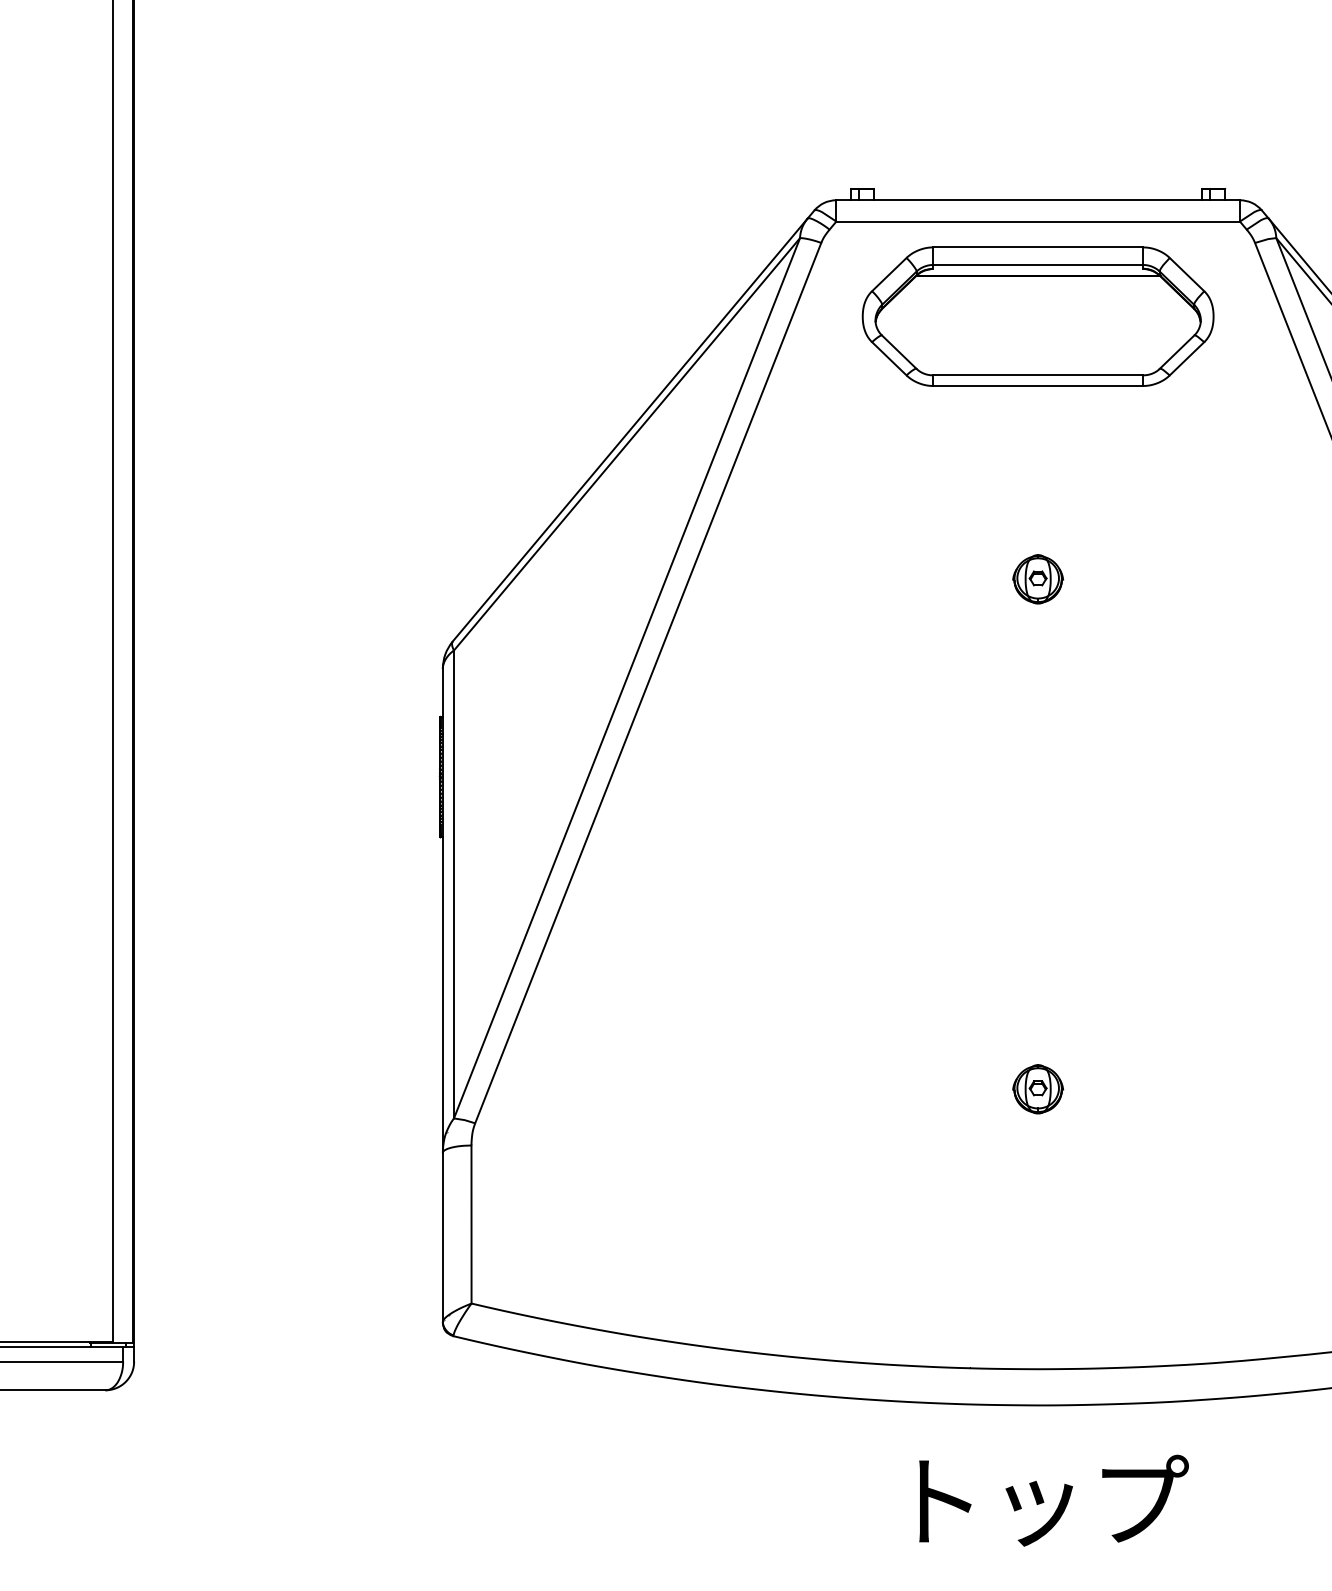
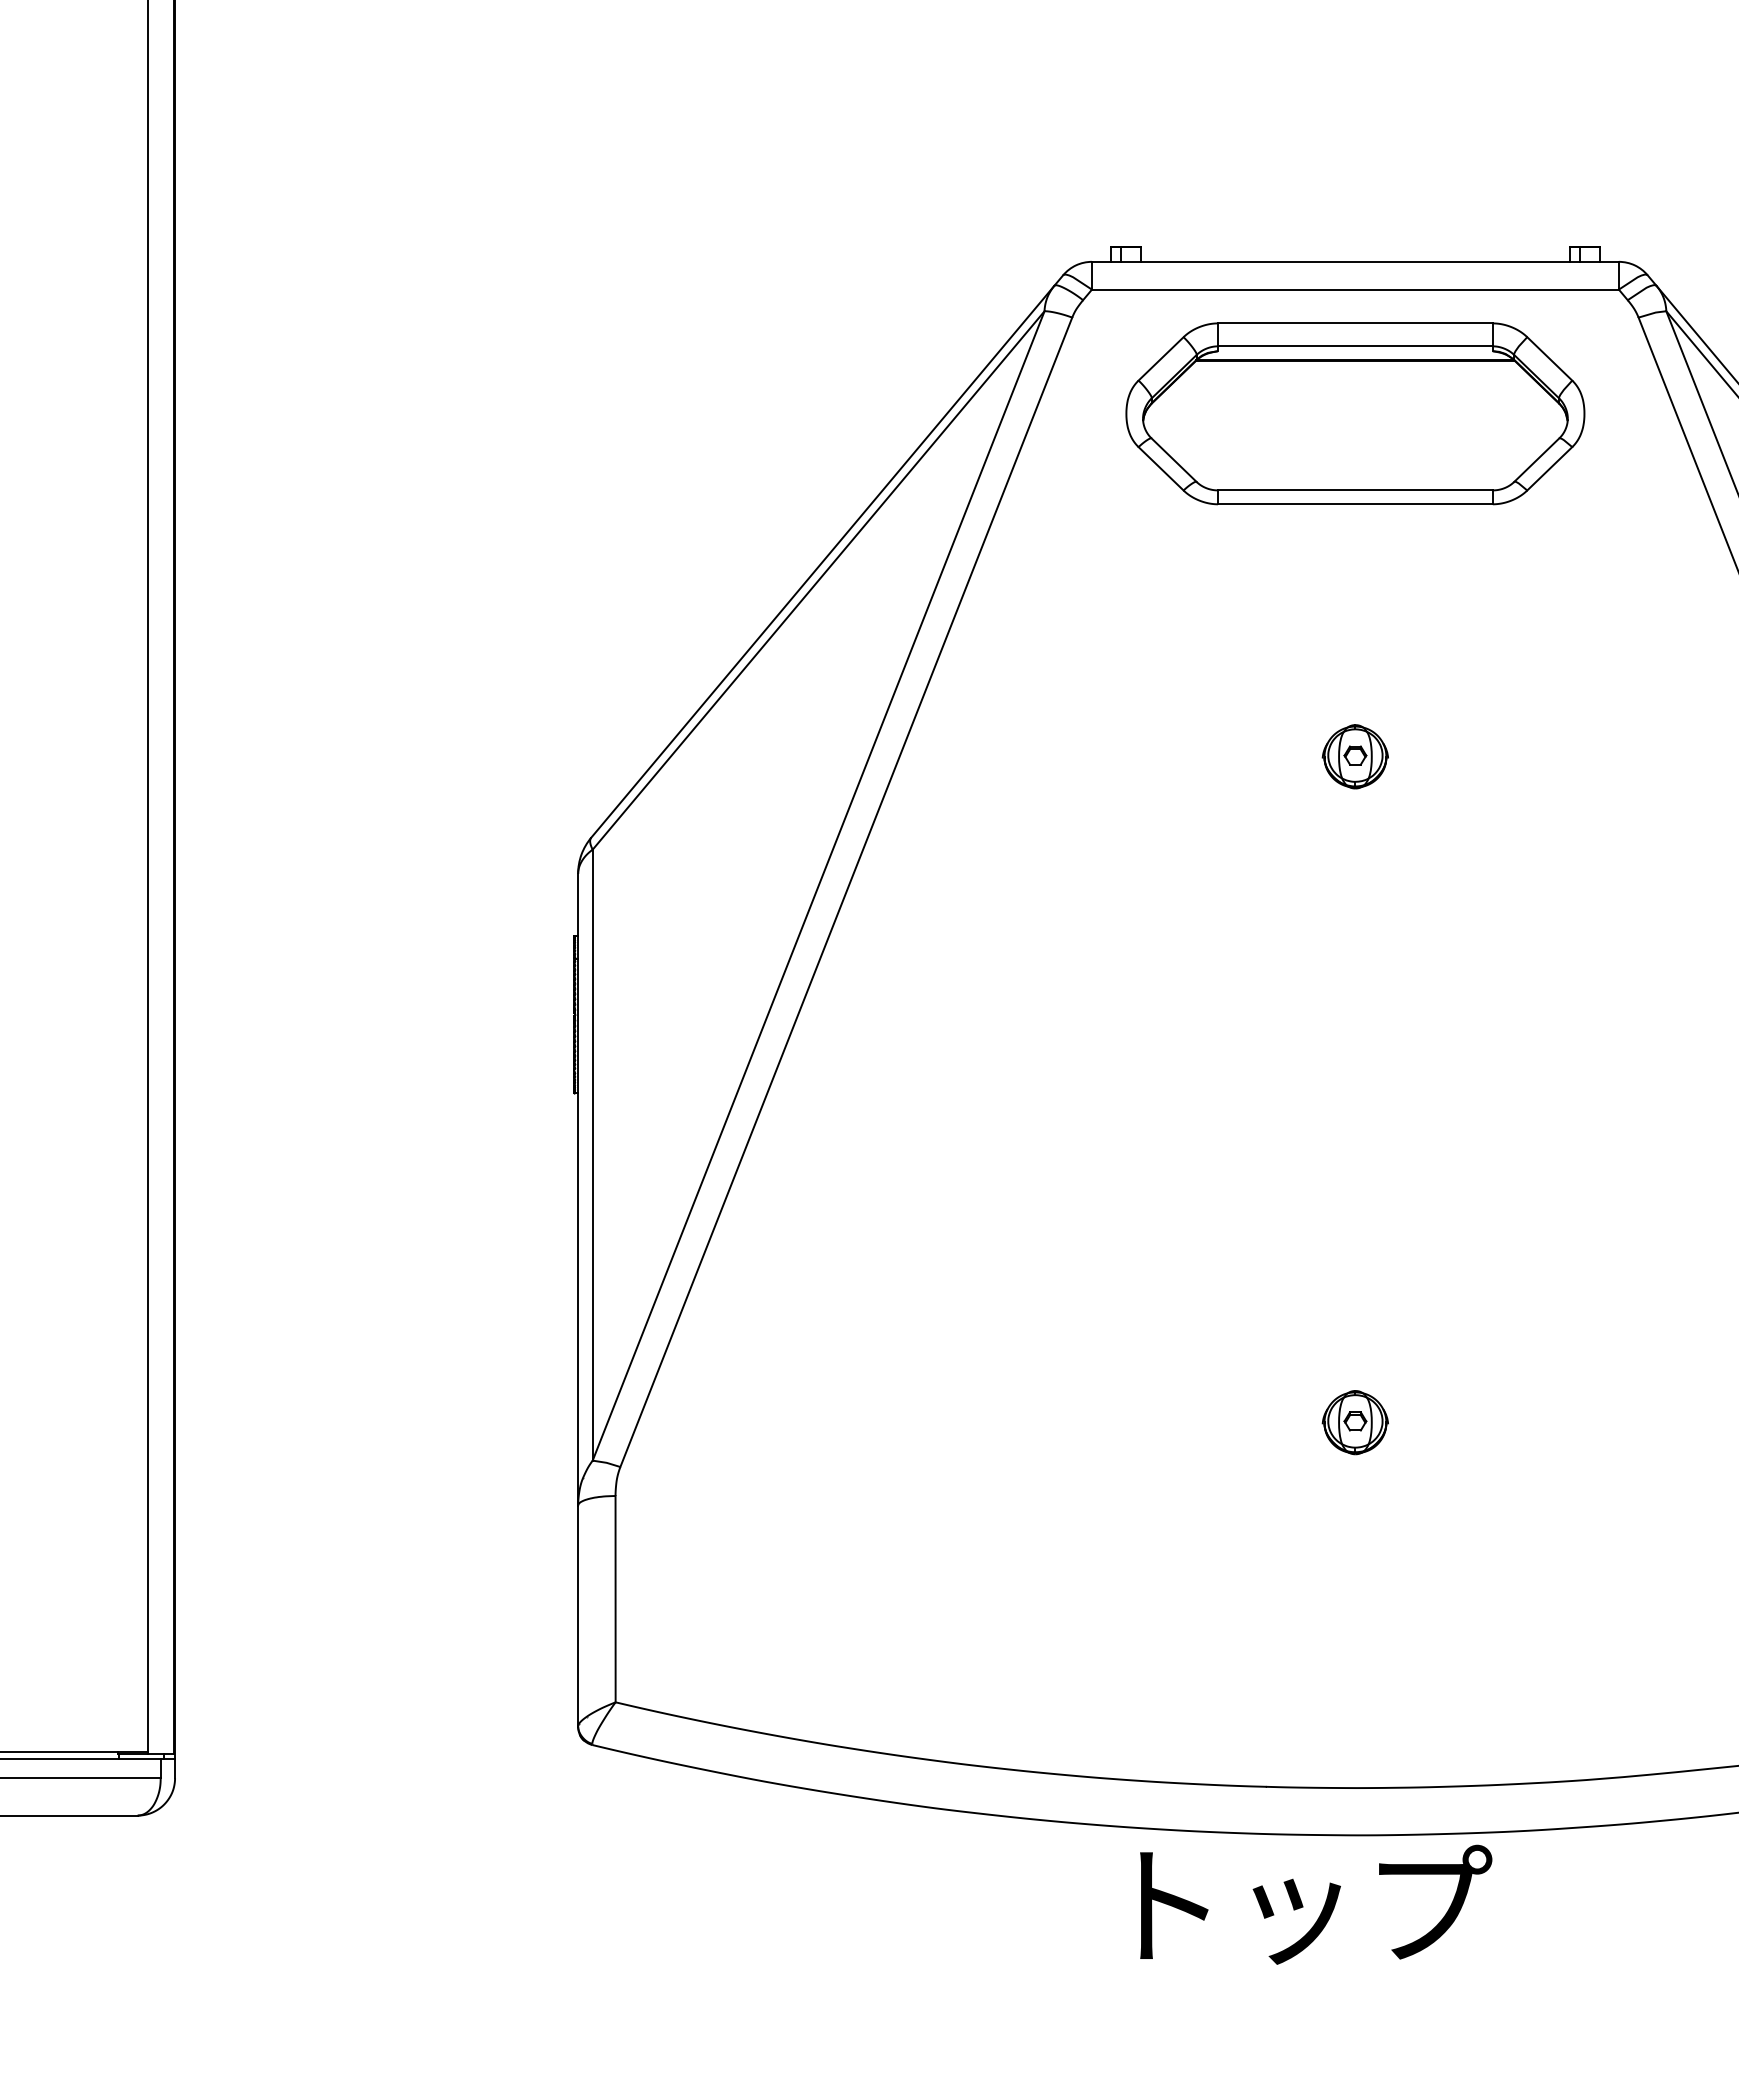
text: (1054, 1500) -> (1316, 1904), moved

